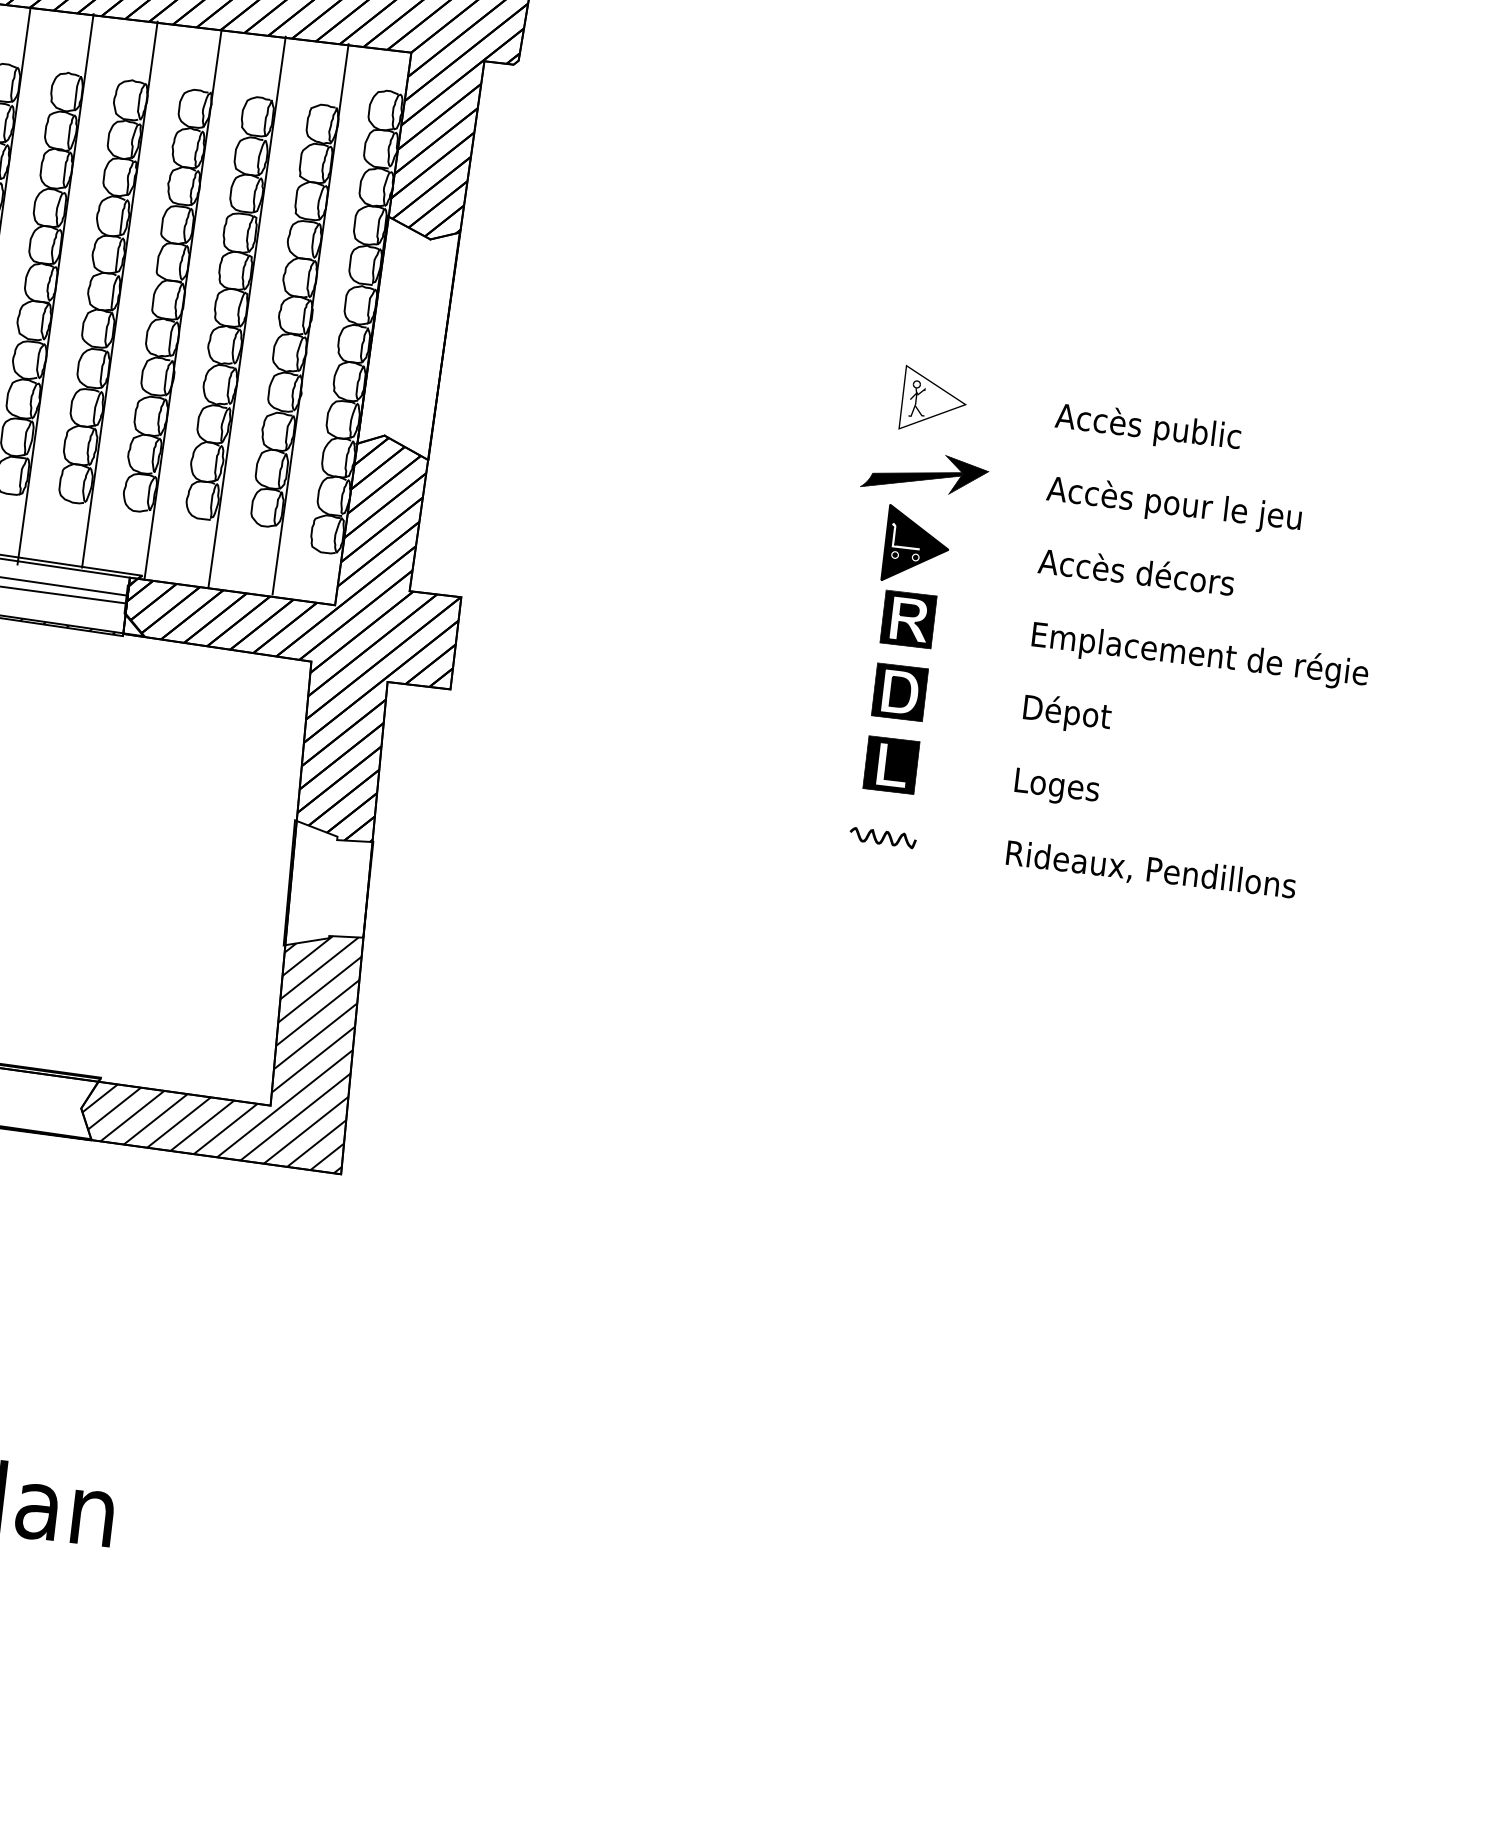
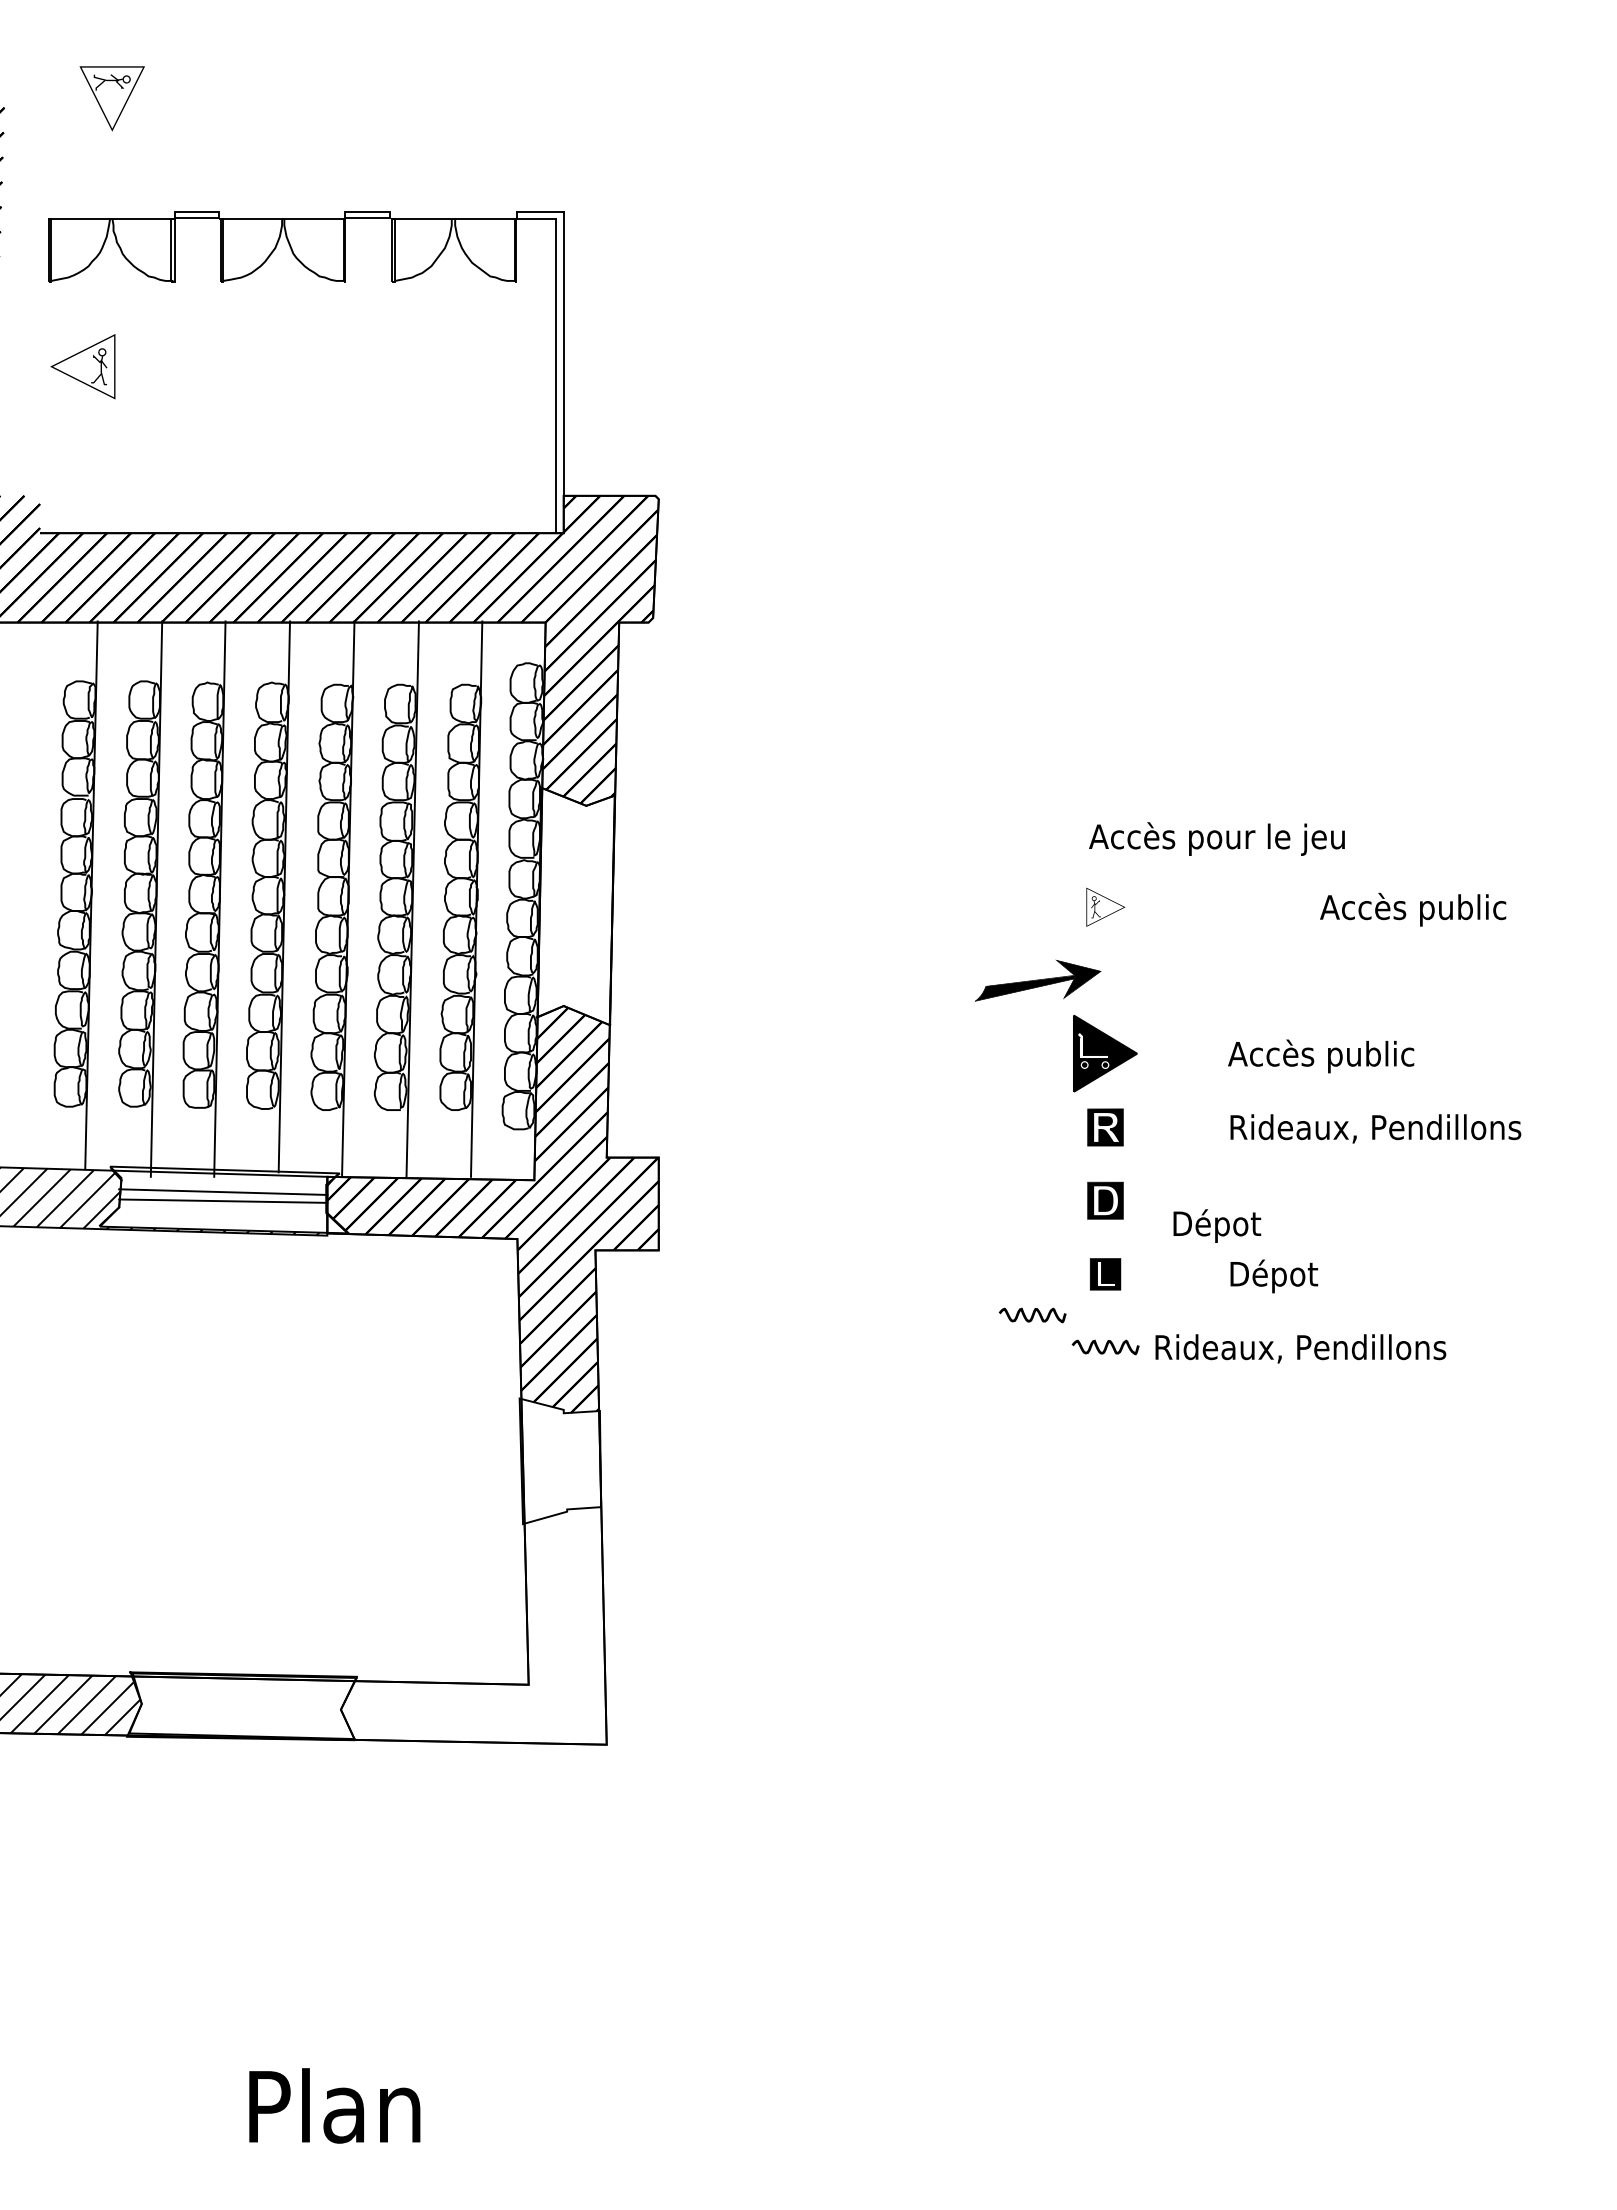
part: (934, 400) -> (1105, 906), size x0.6
text: (1148, 428) -> (1413, 909), moved
part: (925, 473) -> (1038, 980), moved
text: (1173, 504) -> (1216, 838), moved
text: (1184, 580) -> (1375, 1056), Accès décors -> Accès public
part: (908, 619) -> (1105, 1127), size x0.7
text: (1201, 655) -> (1400, 1129), Emplacement de régie -> Rideaux, Pendillons
part: (899, 691) -> (1105, 1200), size x0.7
text: (1067, 713) -> (1217, 1225), moved
part: (891, 765) -> (1105, 1274), size x0.6
text: (1059, 787) -> (1275, 1276), Loges -> Dépot
curve: (814, 797) -> (1032, 1315), added
text: (1150, 870) -> (1300, 1348), moved
hatch: (187, 1034) -> (437, 1623), removed

